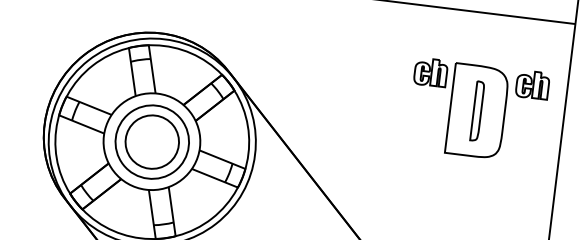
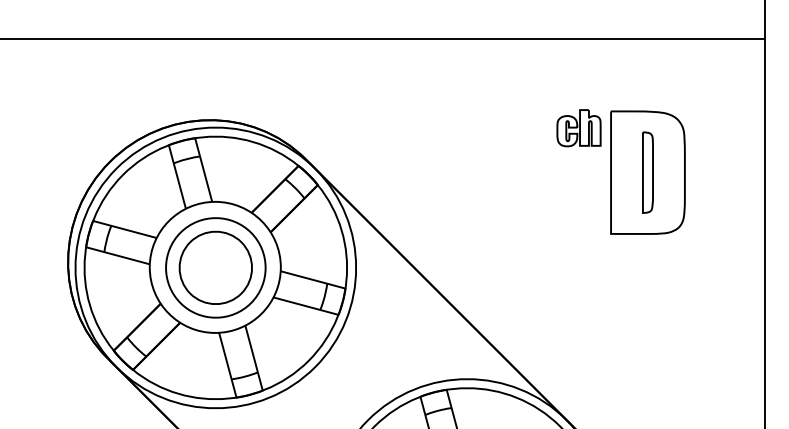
part: (532, 85) -> (717, 128), removed

